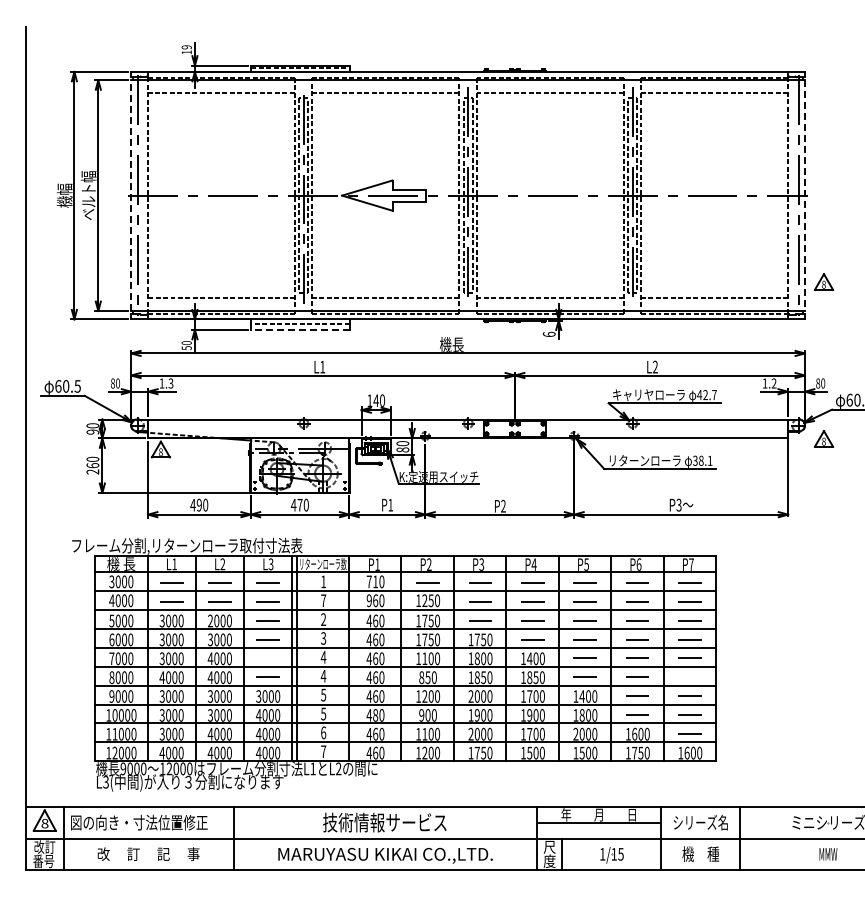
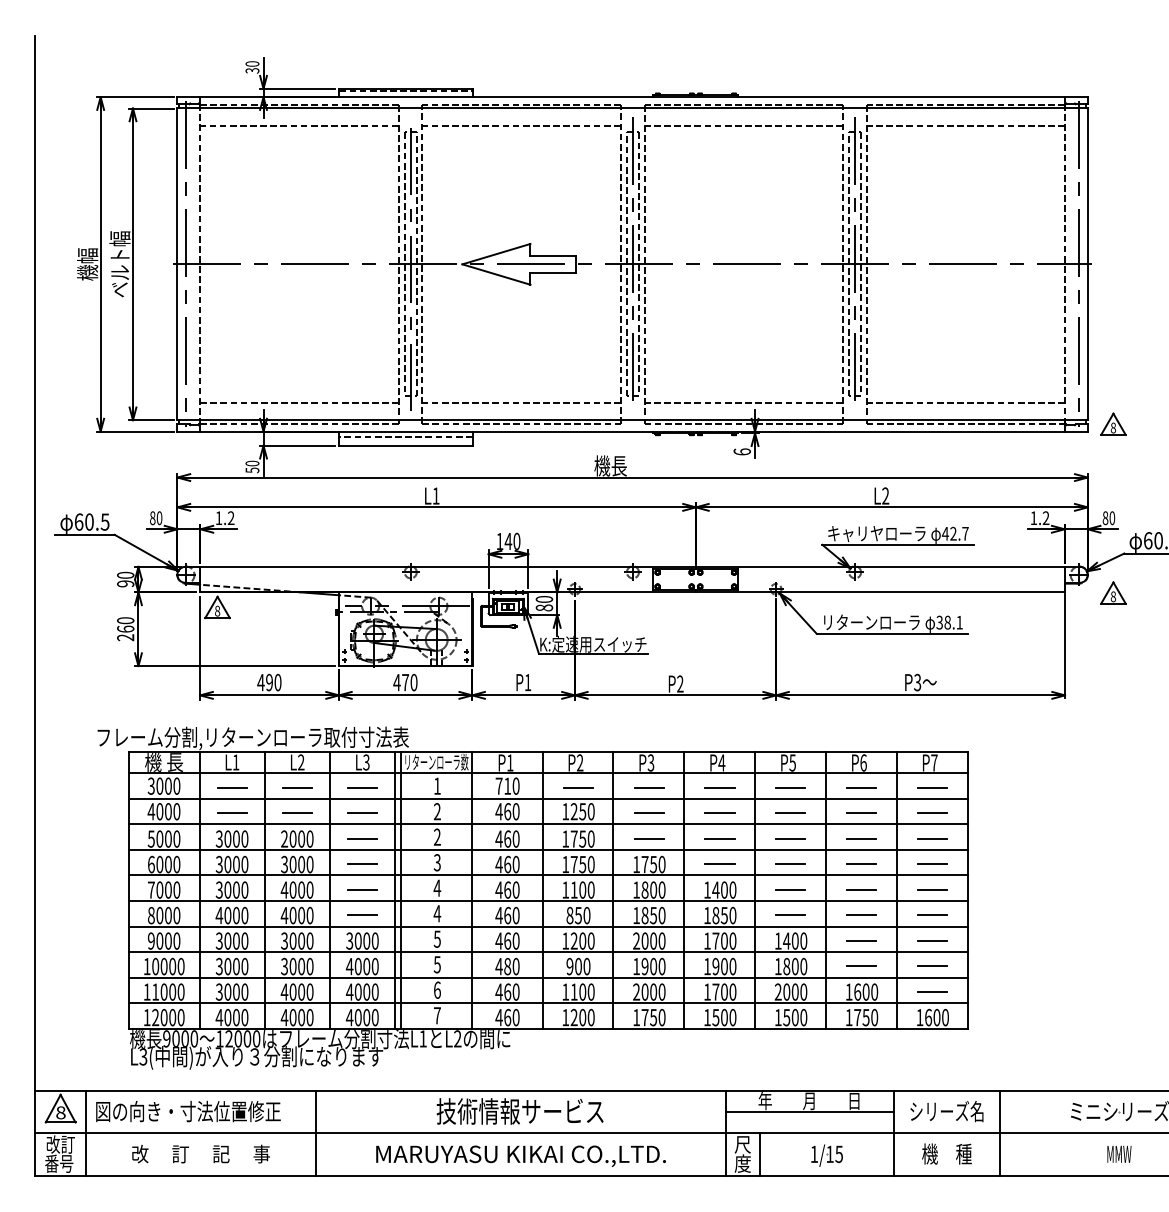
text: (186, 49) -> (252, 66), 19 -> 30
line: (131, 195) -> (177, 264), dashed -> solid
line: (804, 196) -> (1087, 265), dashed -> solid
part: (823, 281) -> (1112, 423), moved
line: (299, 329) -> (404, 445), dashed -> solid
text: (170, 383) -> (230, 518), 1.3 -> 1.2
text: (323, 600) -> (437, 811), 7 -> 2
text: (369, 600) -> (499, 811), 960 -> 460
line: (267, 657) -> (361, 888), added
line: (689, 676) -> (931, 914), added

